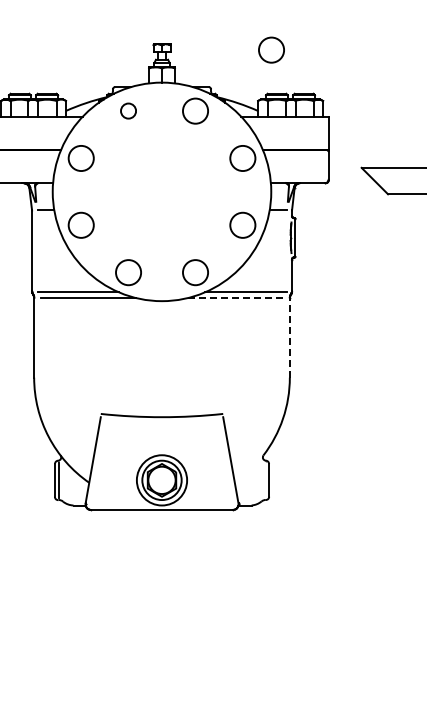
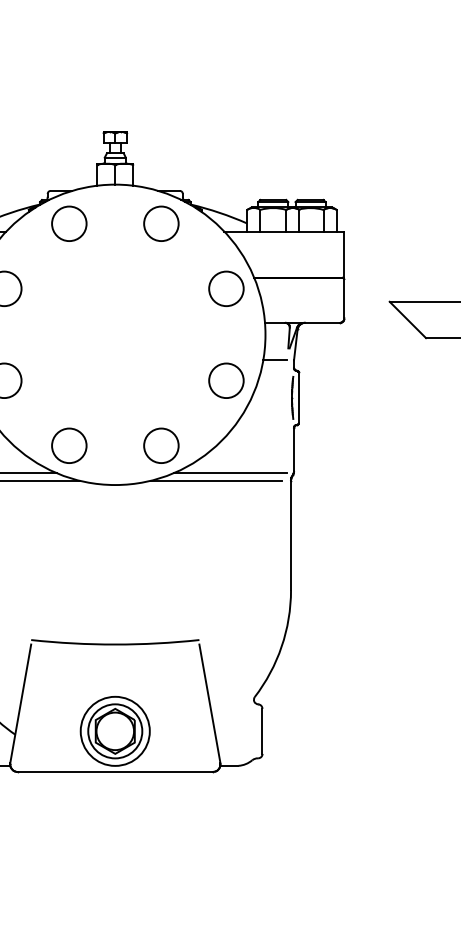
circle: (271, 49) -> (265, 139), removed
circle: (128, 110) -> (69, 222), size x1.67
line: (235, 298) -> (216, 481), dashed -> solid
line: (289, 337) -> (290, 534), dashed -> solid

